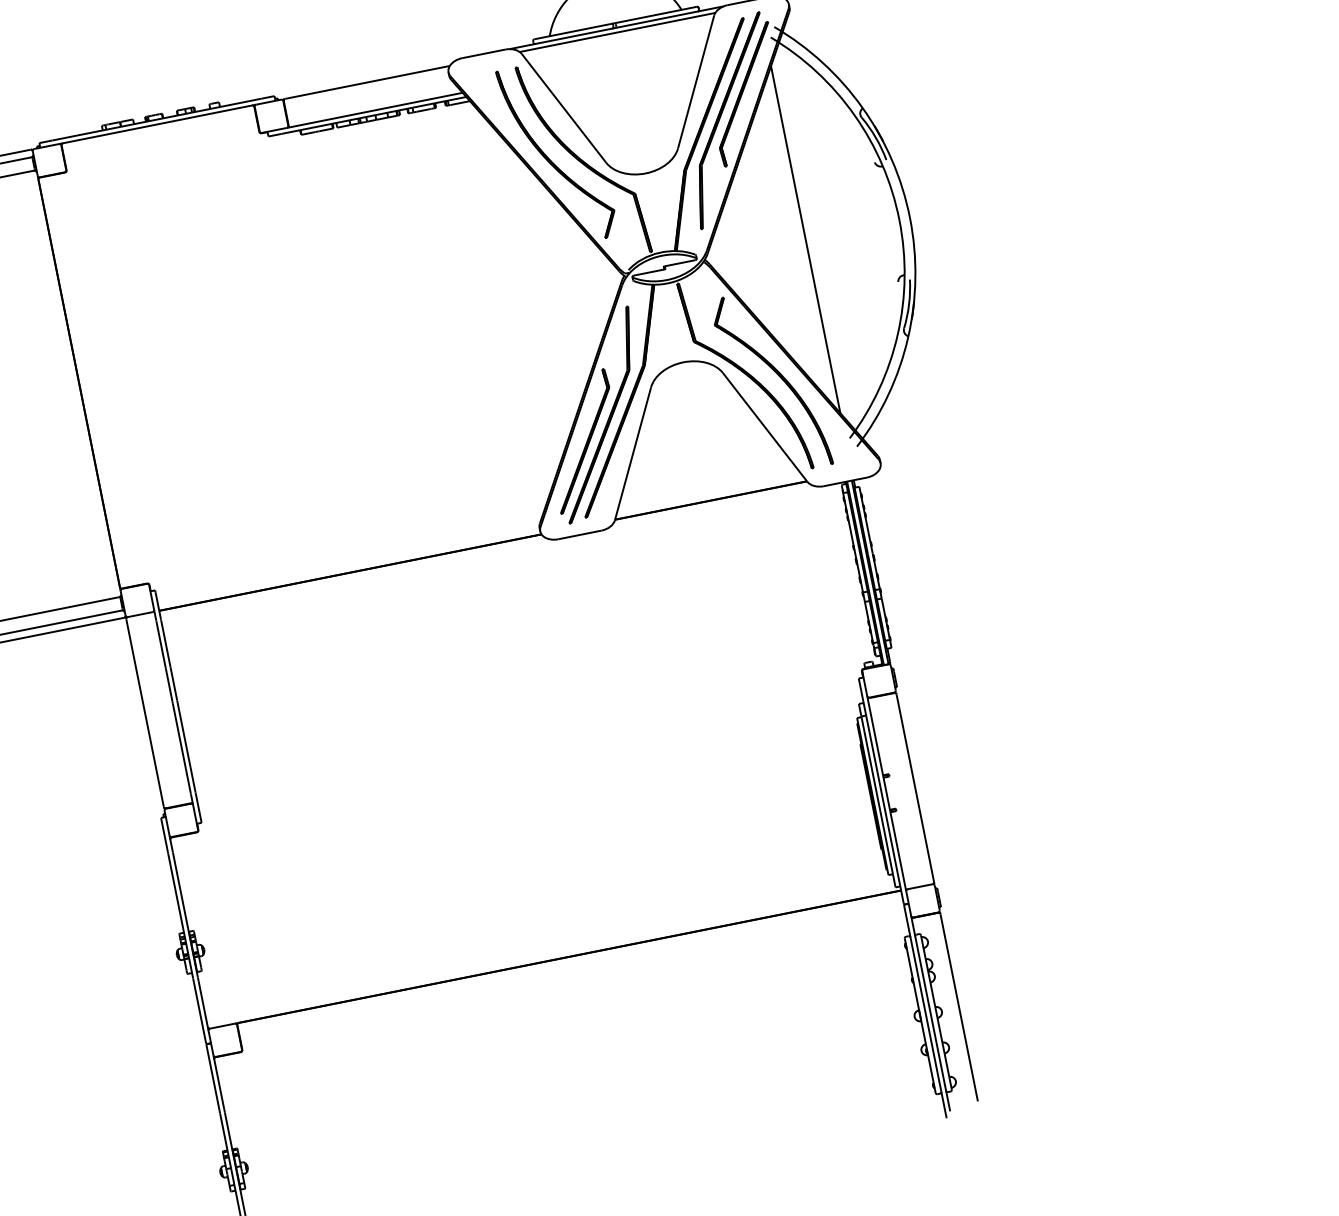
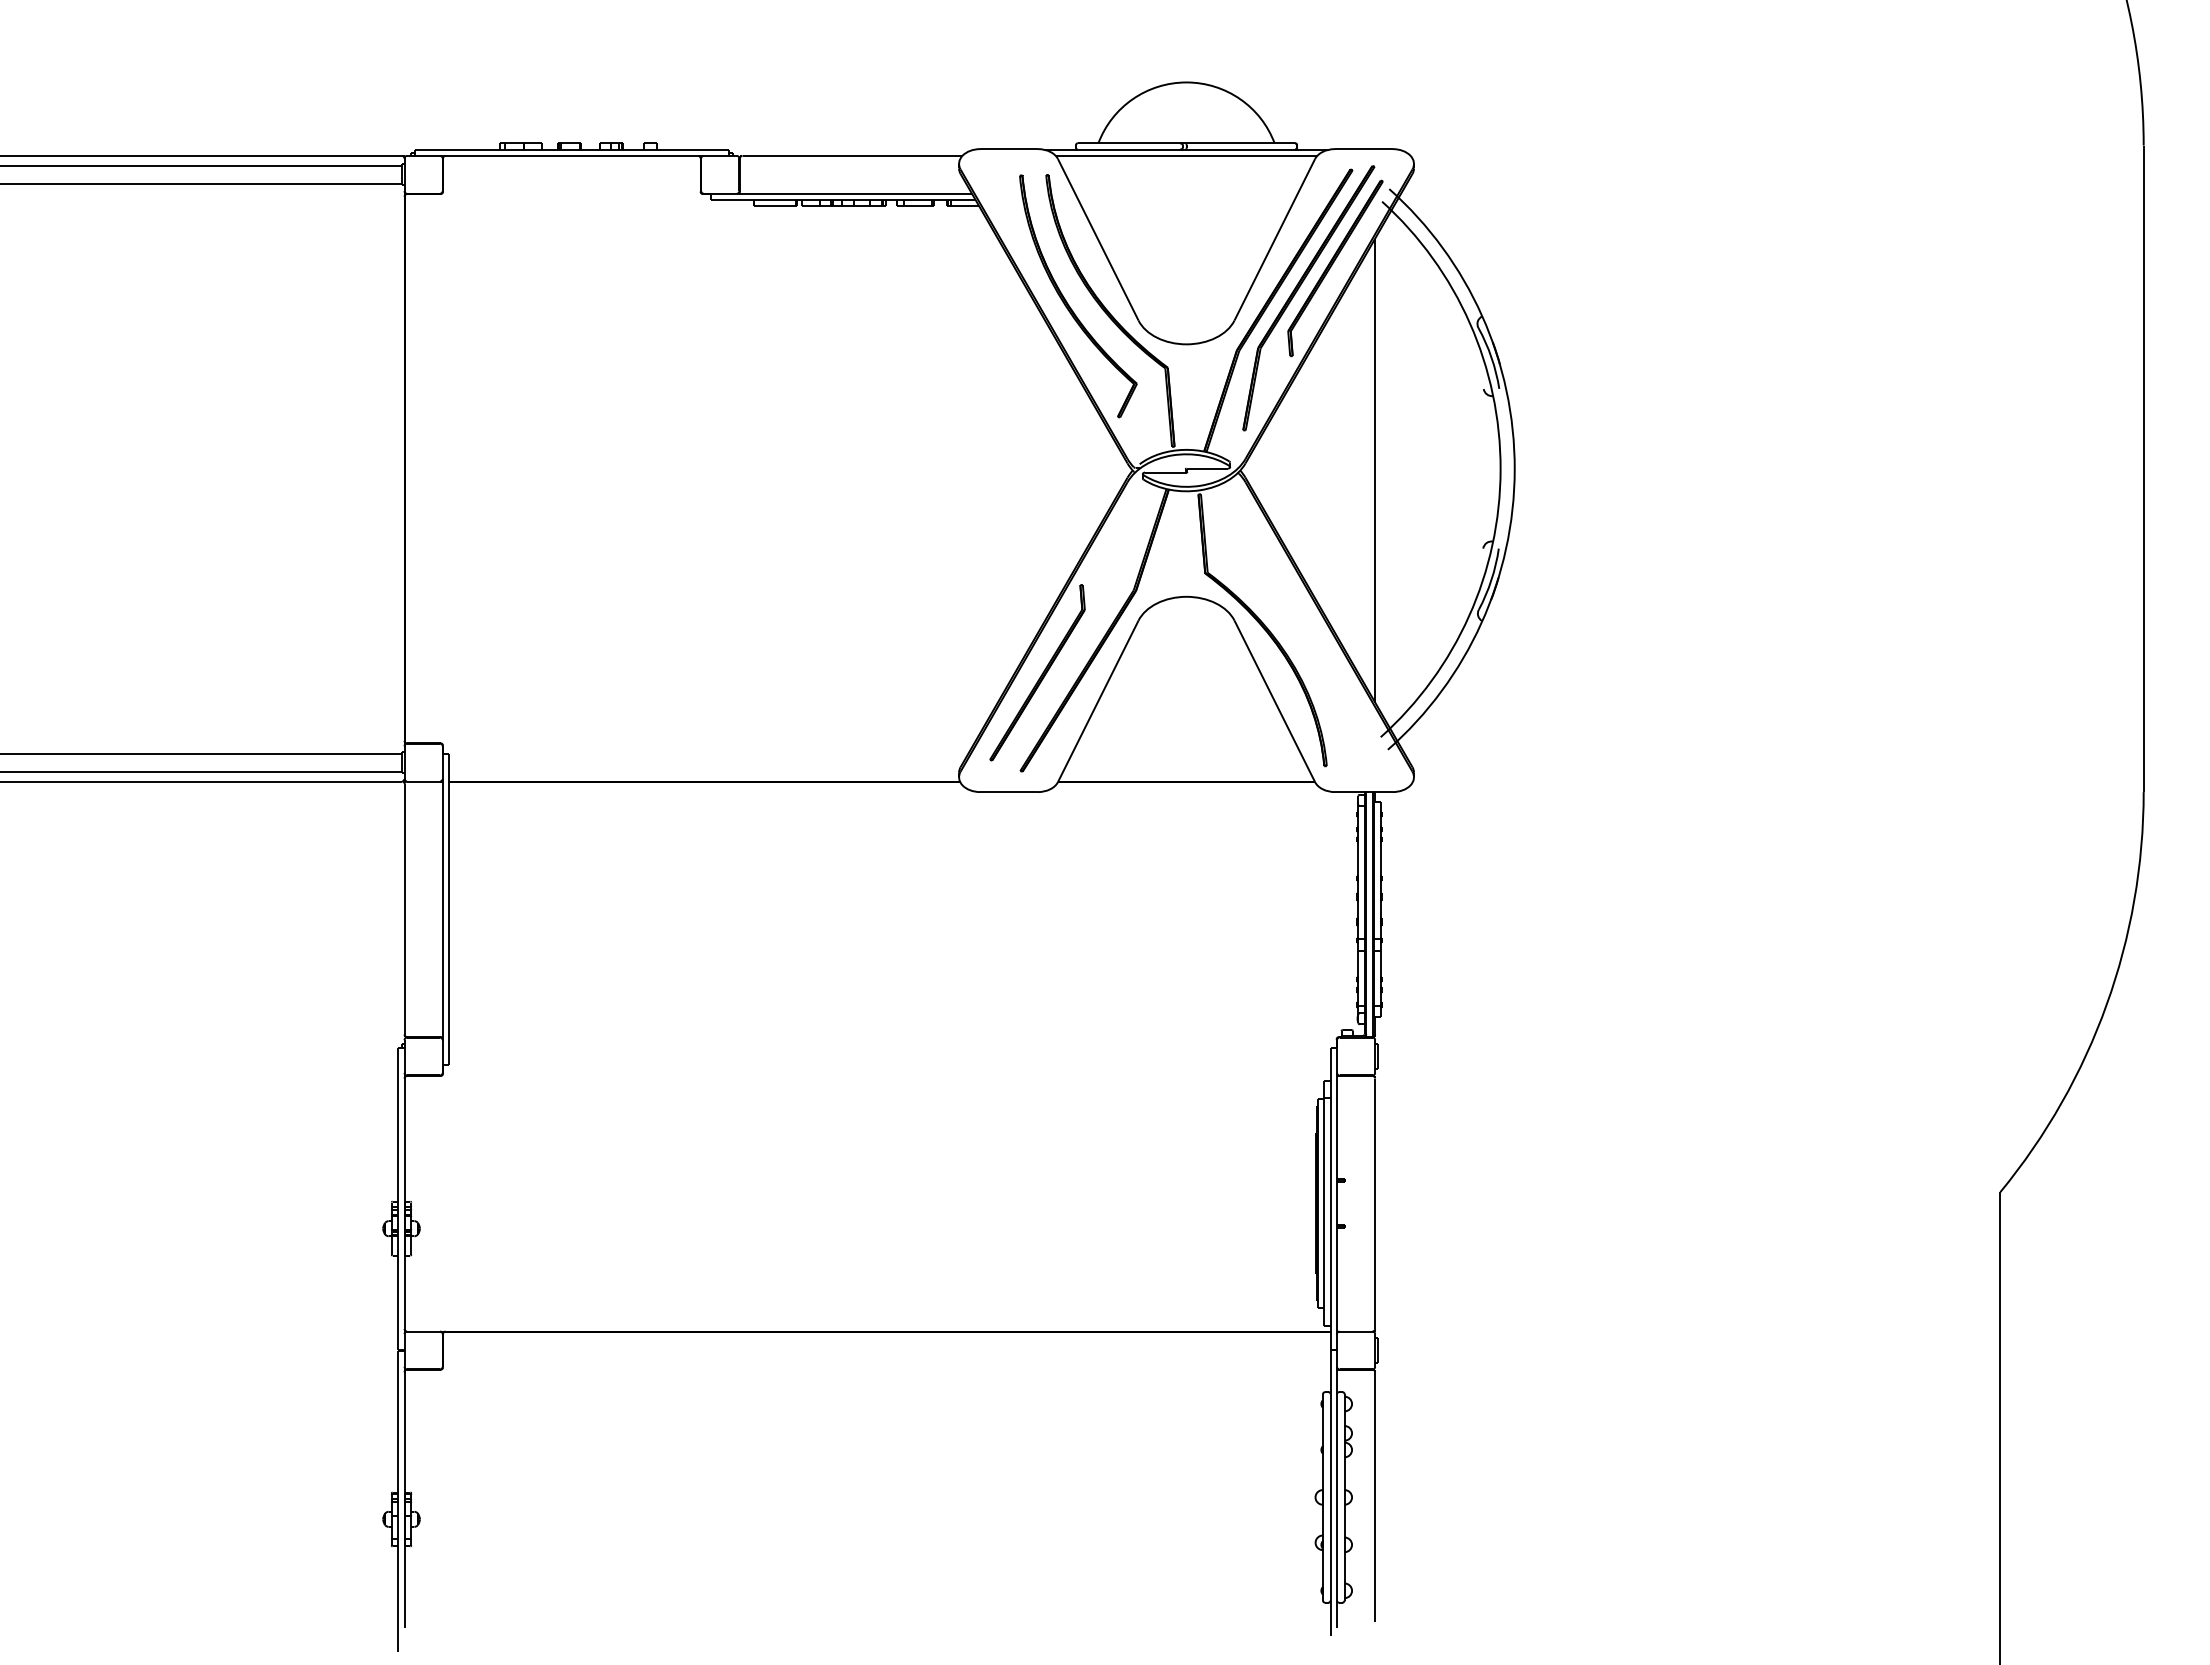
part: (778, 376) -> (1305, 639), removed
part: (608, 418) -> (1075, 649), removed

